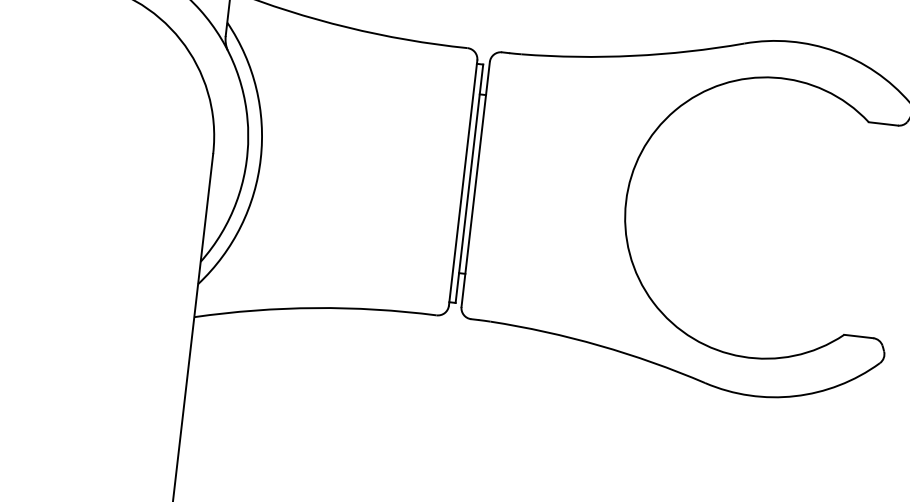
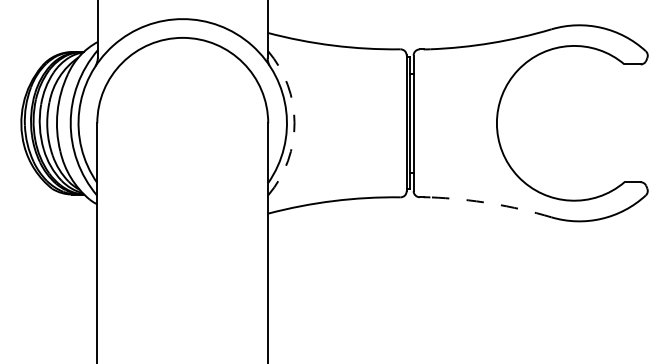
arc: (260, 158) -> (294, 122), solid -> dashed
arc: (599, 345) -> (491, 203), solid -> dashed

